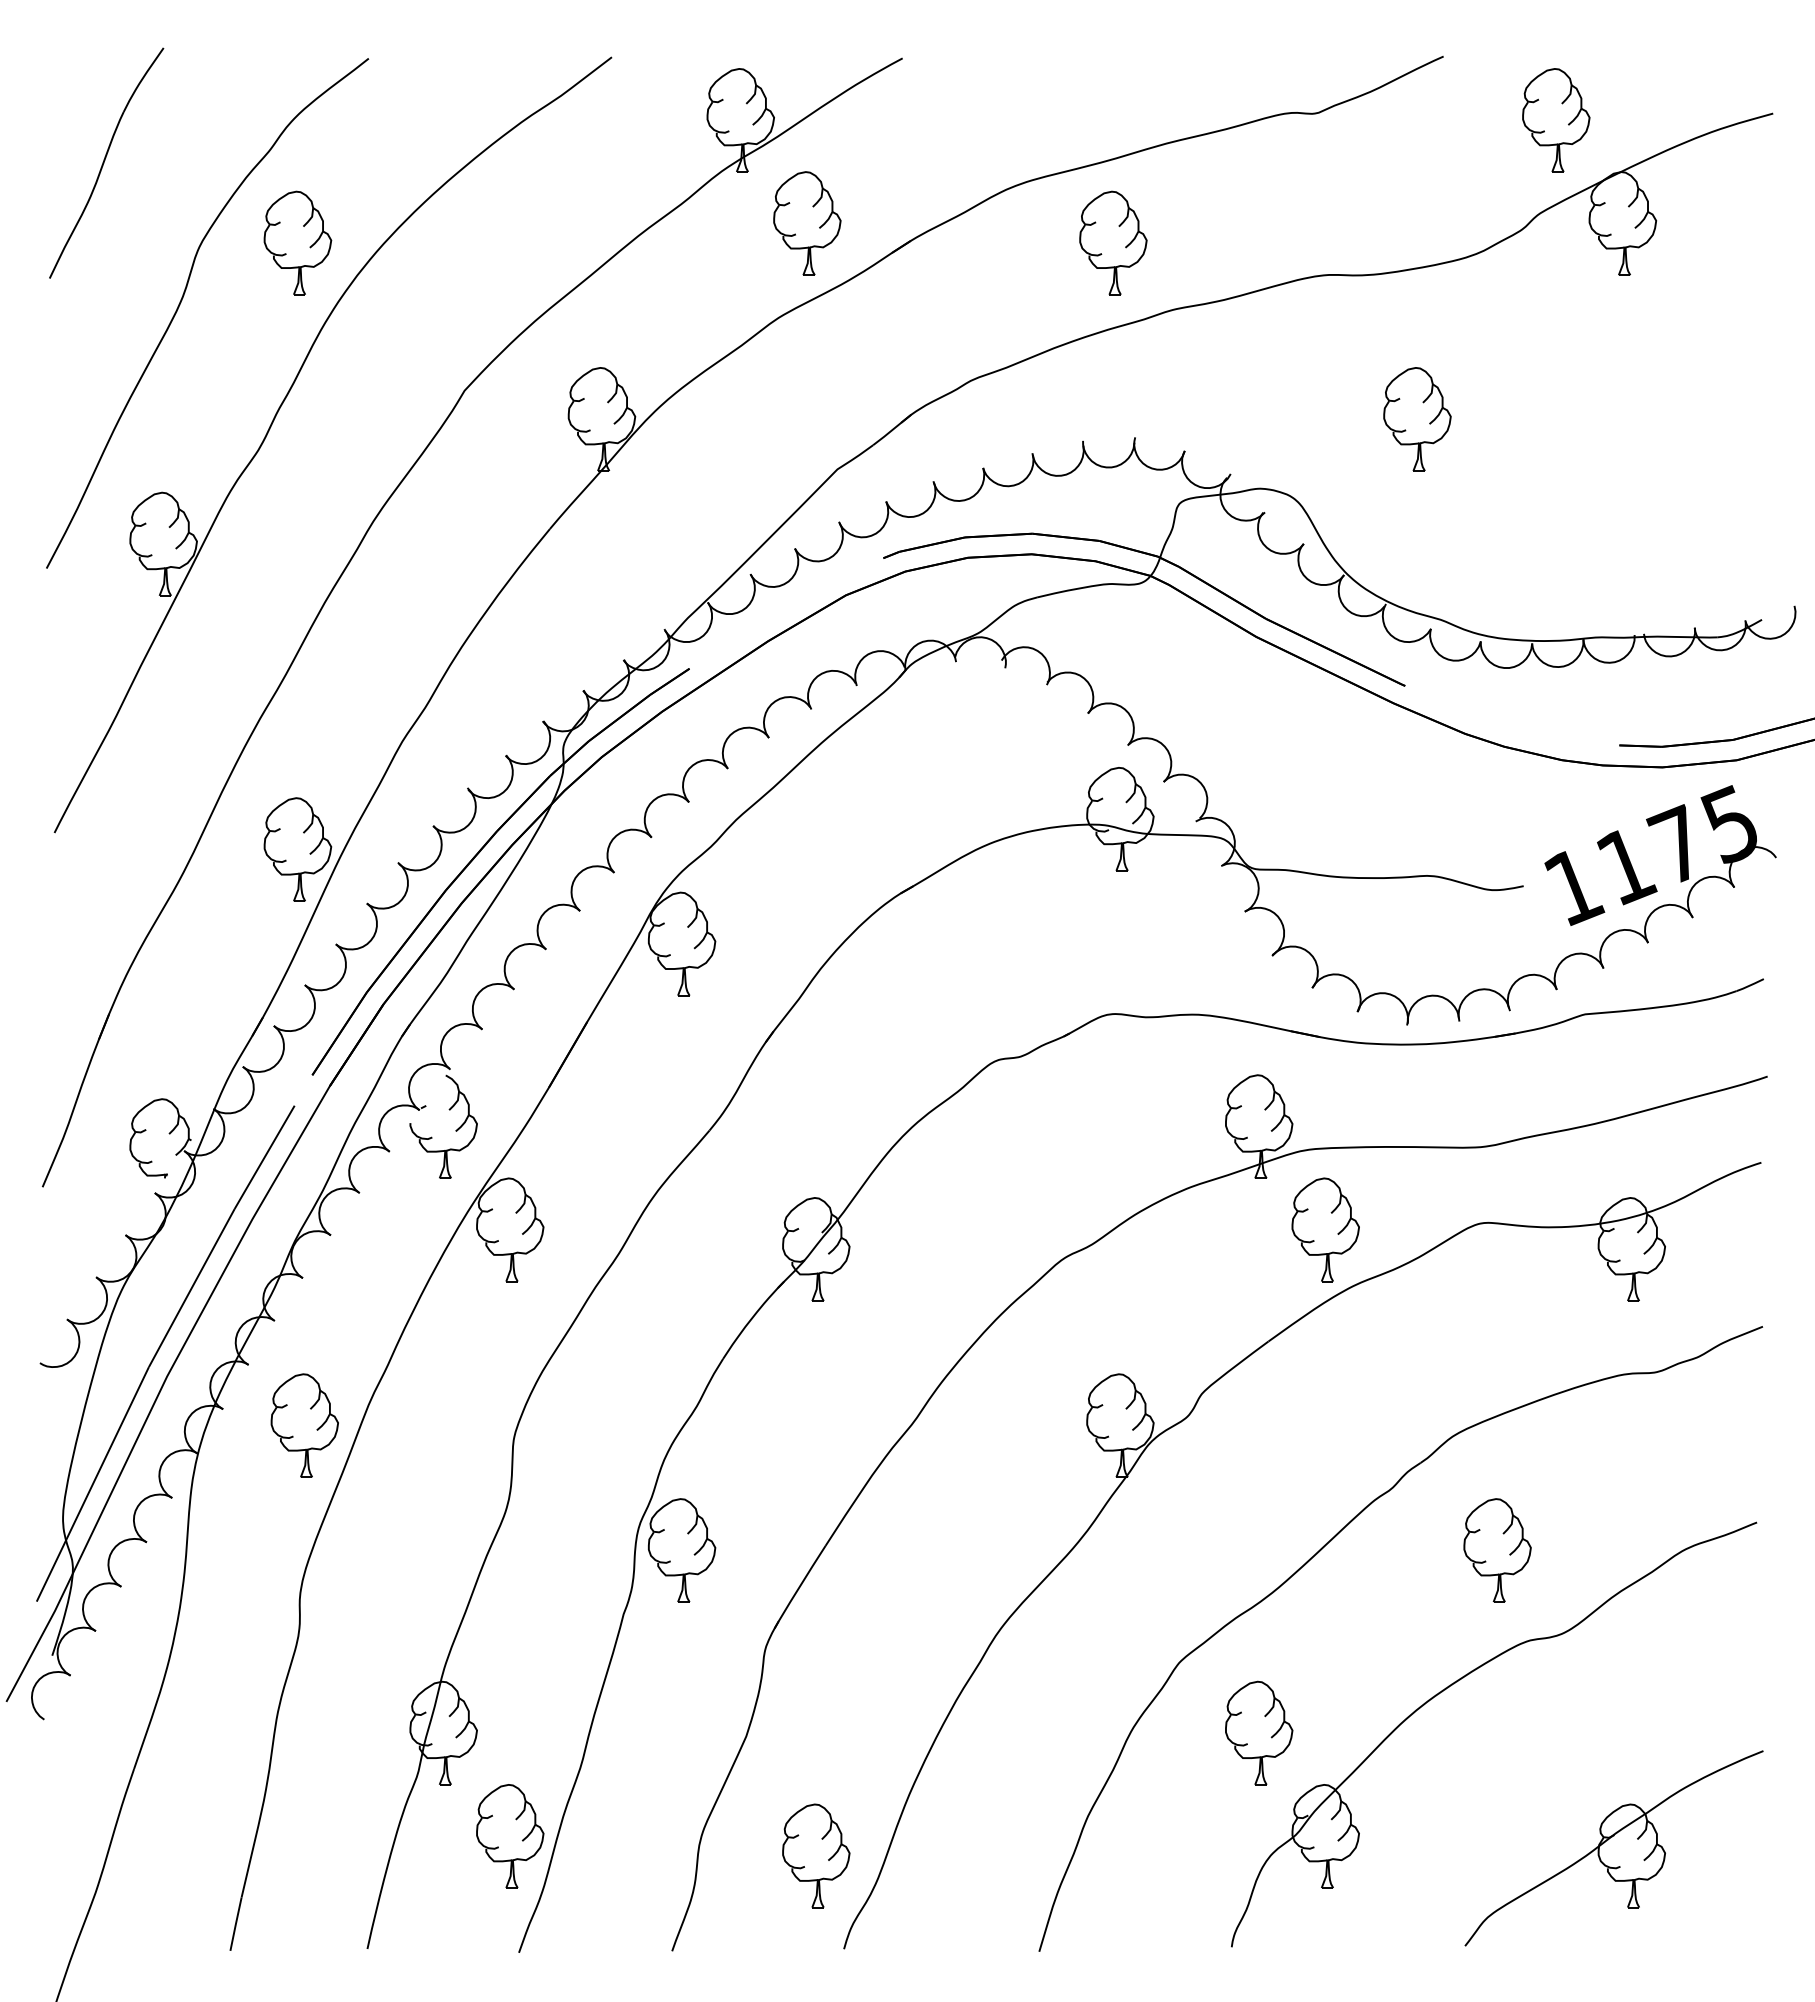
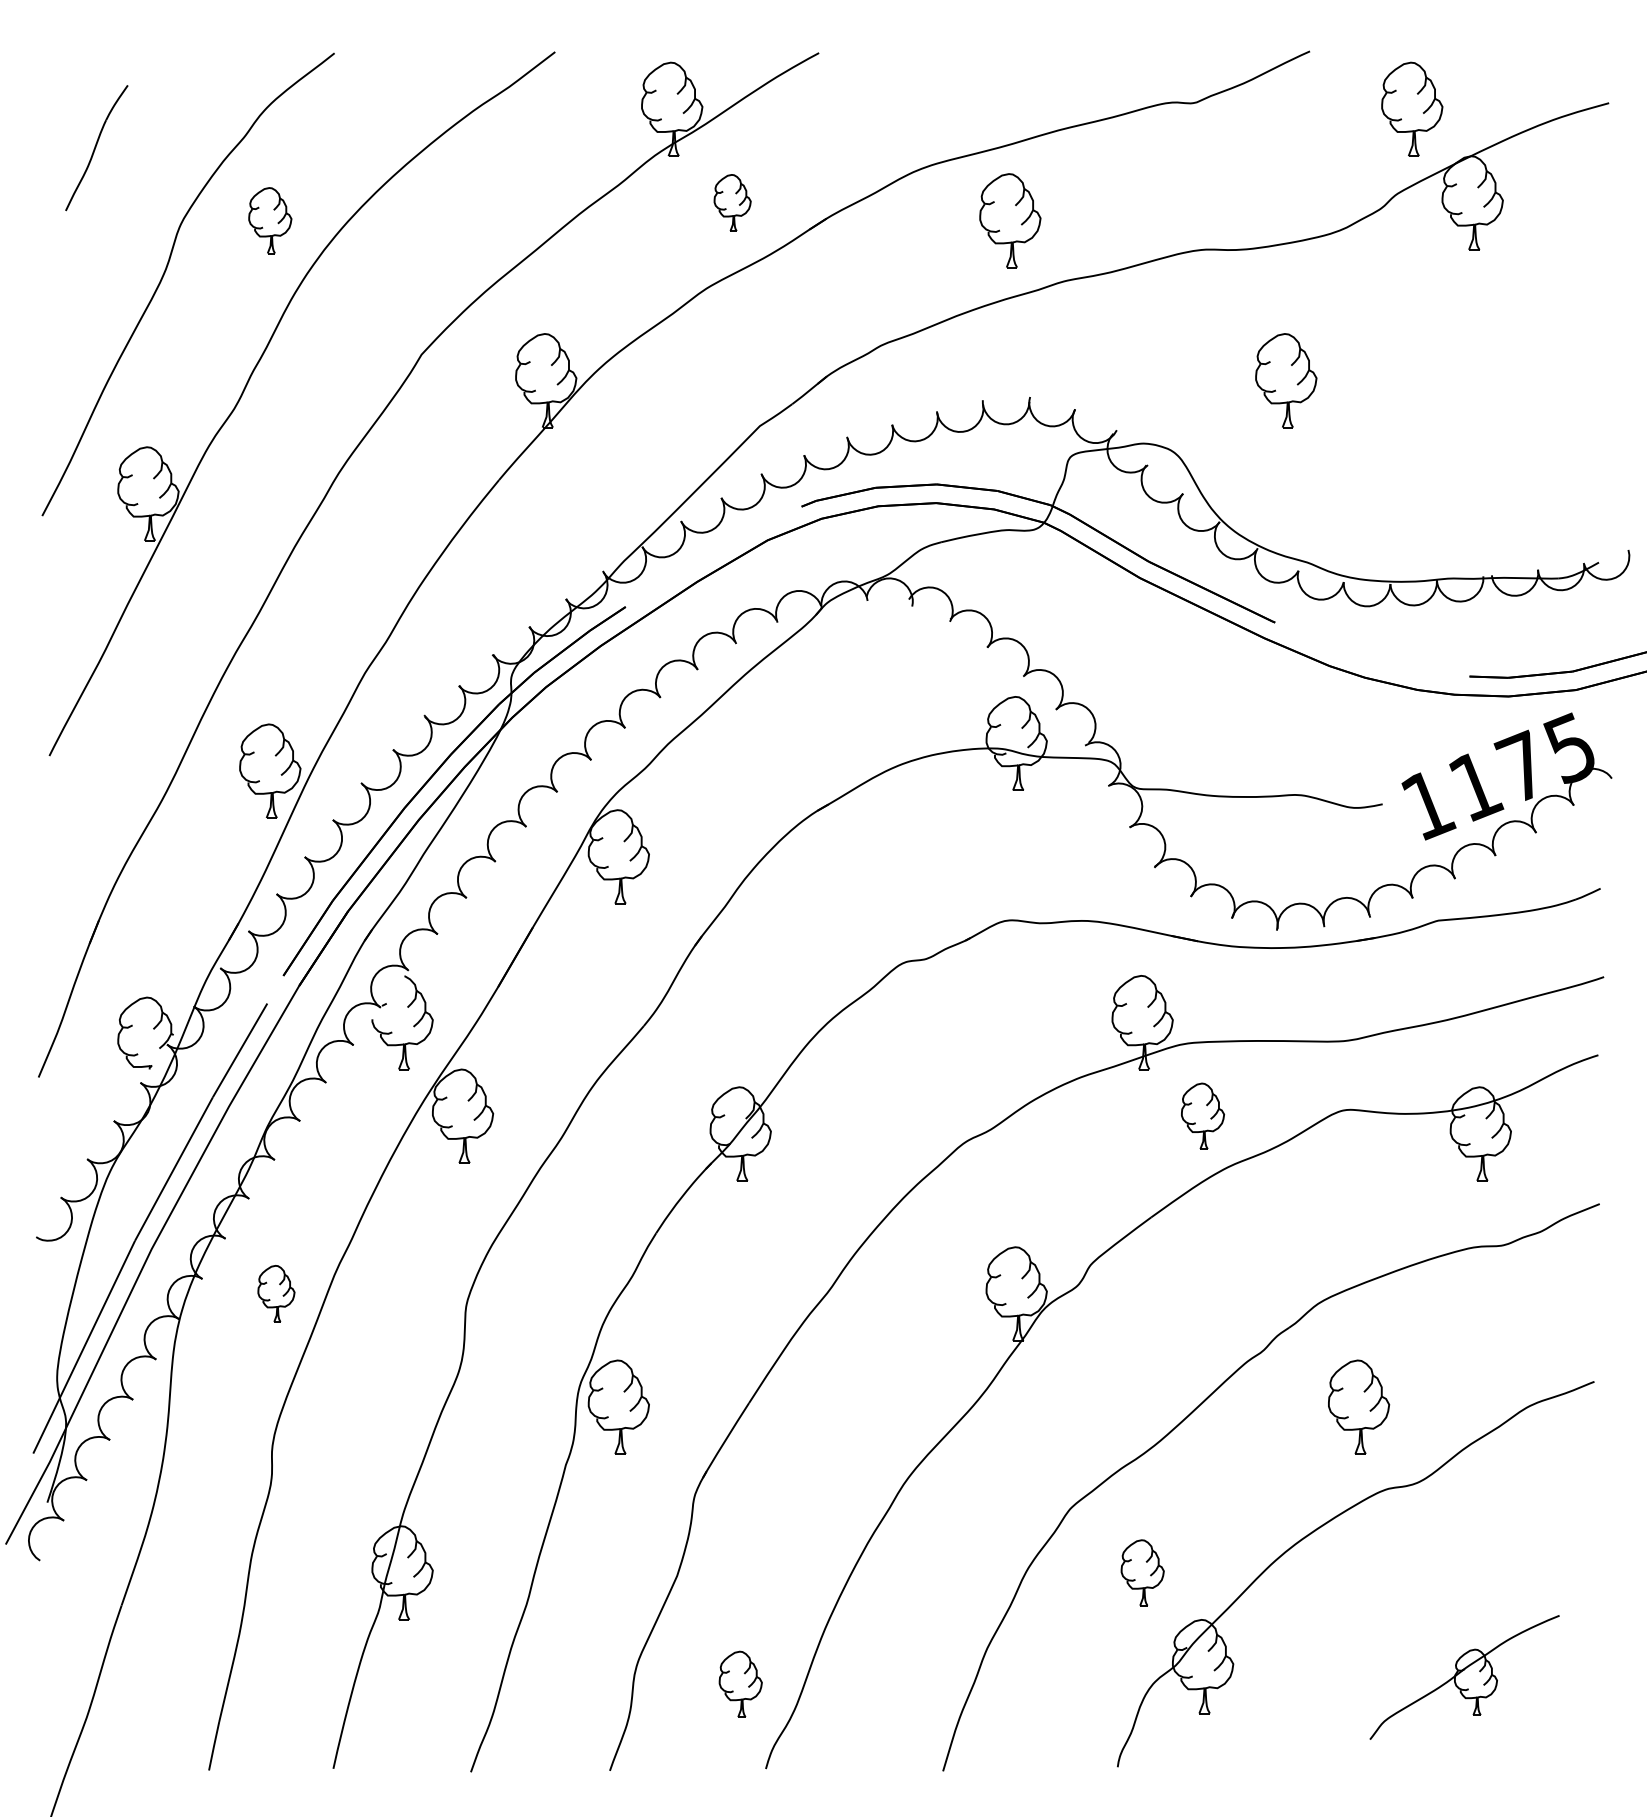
part: (106, 162) -> (96, 147), size x0.6
part: (807, 223) -> (732, 202), size x0.6
part: (297, 242) -> (269, 220), size x0.7
part: (1325, 1229) -> (1202, 1115), size x0.7
part: (304, 1425) -> (276, 1293), size x0.6
part: (1259, 1732) -> (1142, 1572), size x0.7
part: (510, 1836) -> (463, 1666), removed
part: (1613, 1848) -> (1464, 1677), size x0.7
part: (816, 1855) -> (740, 1683), size x0.7

